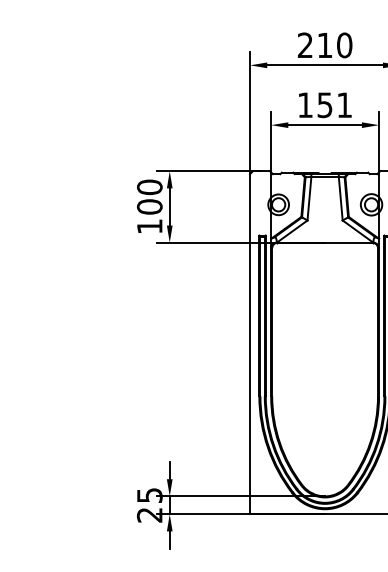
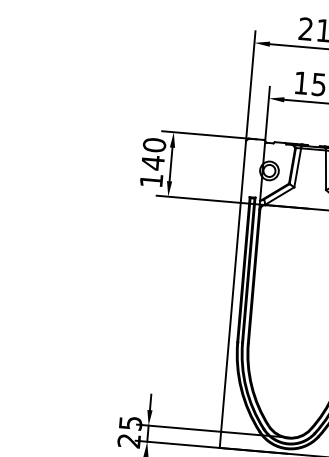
text: (149, 206) -> (152, 162), 100 -> 140

